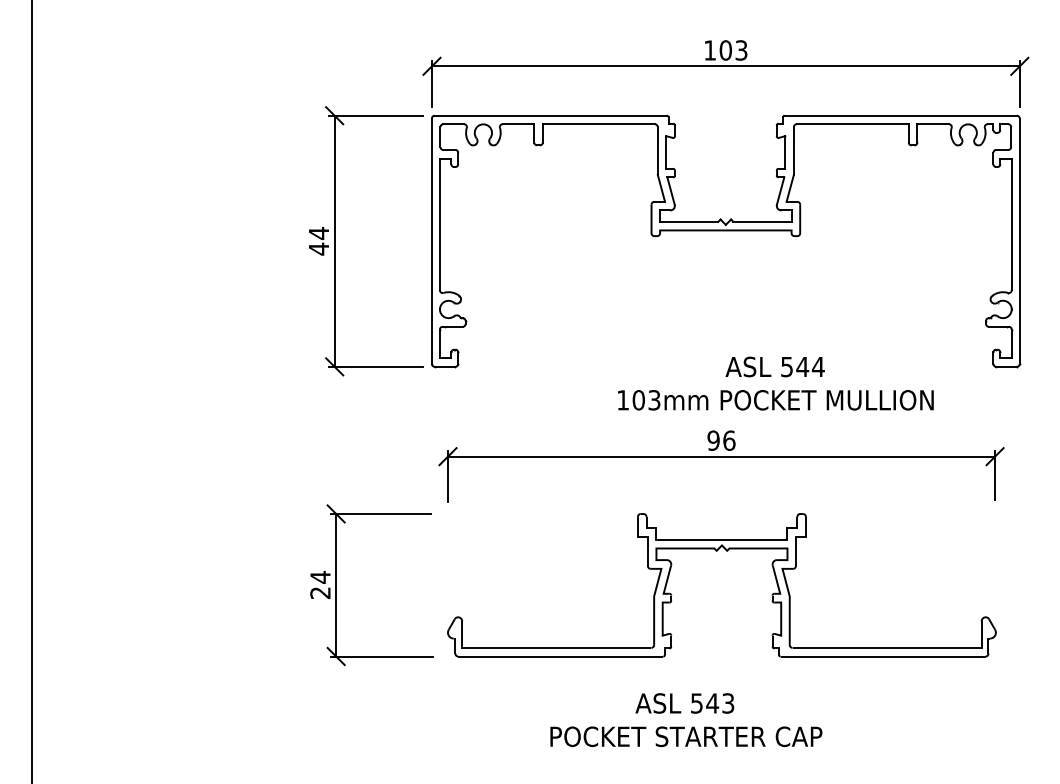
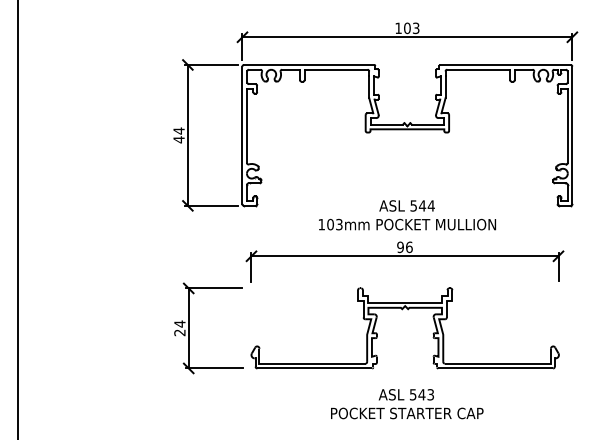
text: (775, 383) -> (407, 215), moved
text: (686, 720) -> (407, 404), moved

